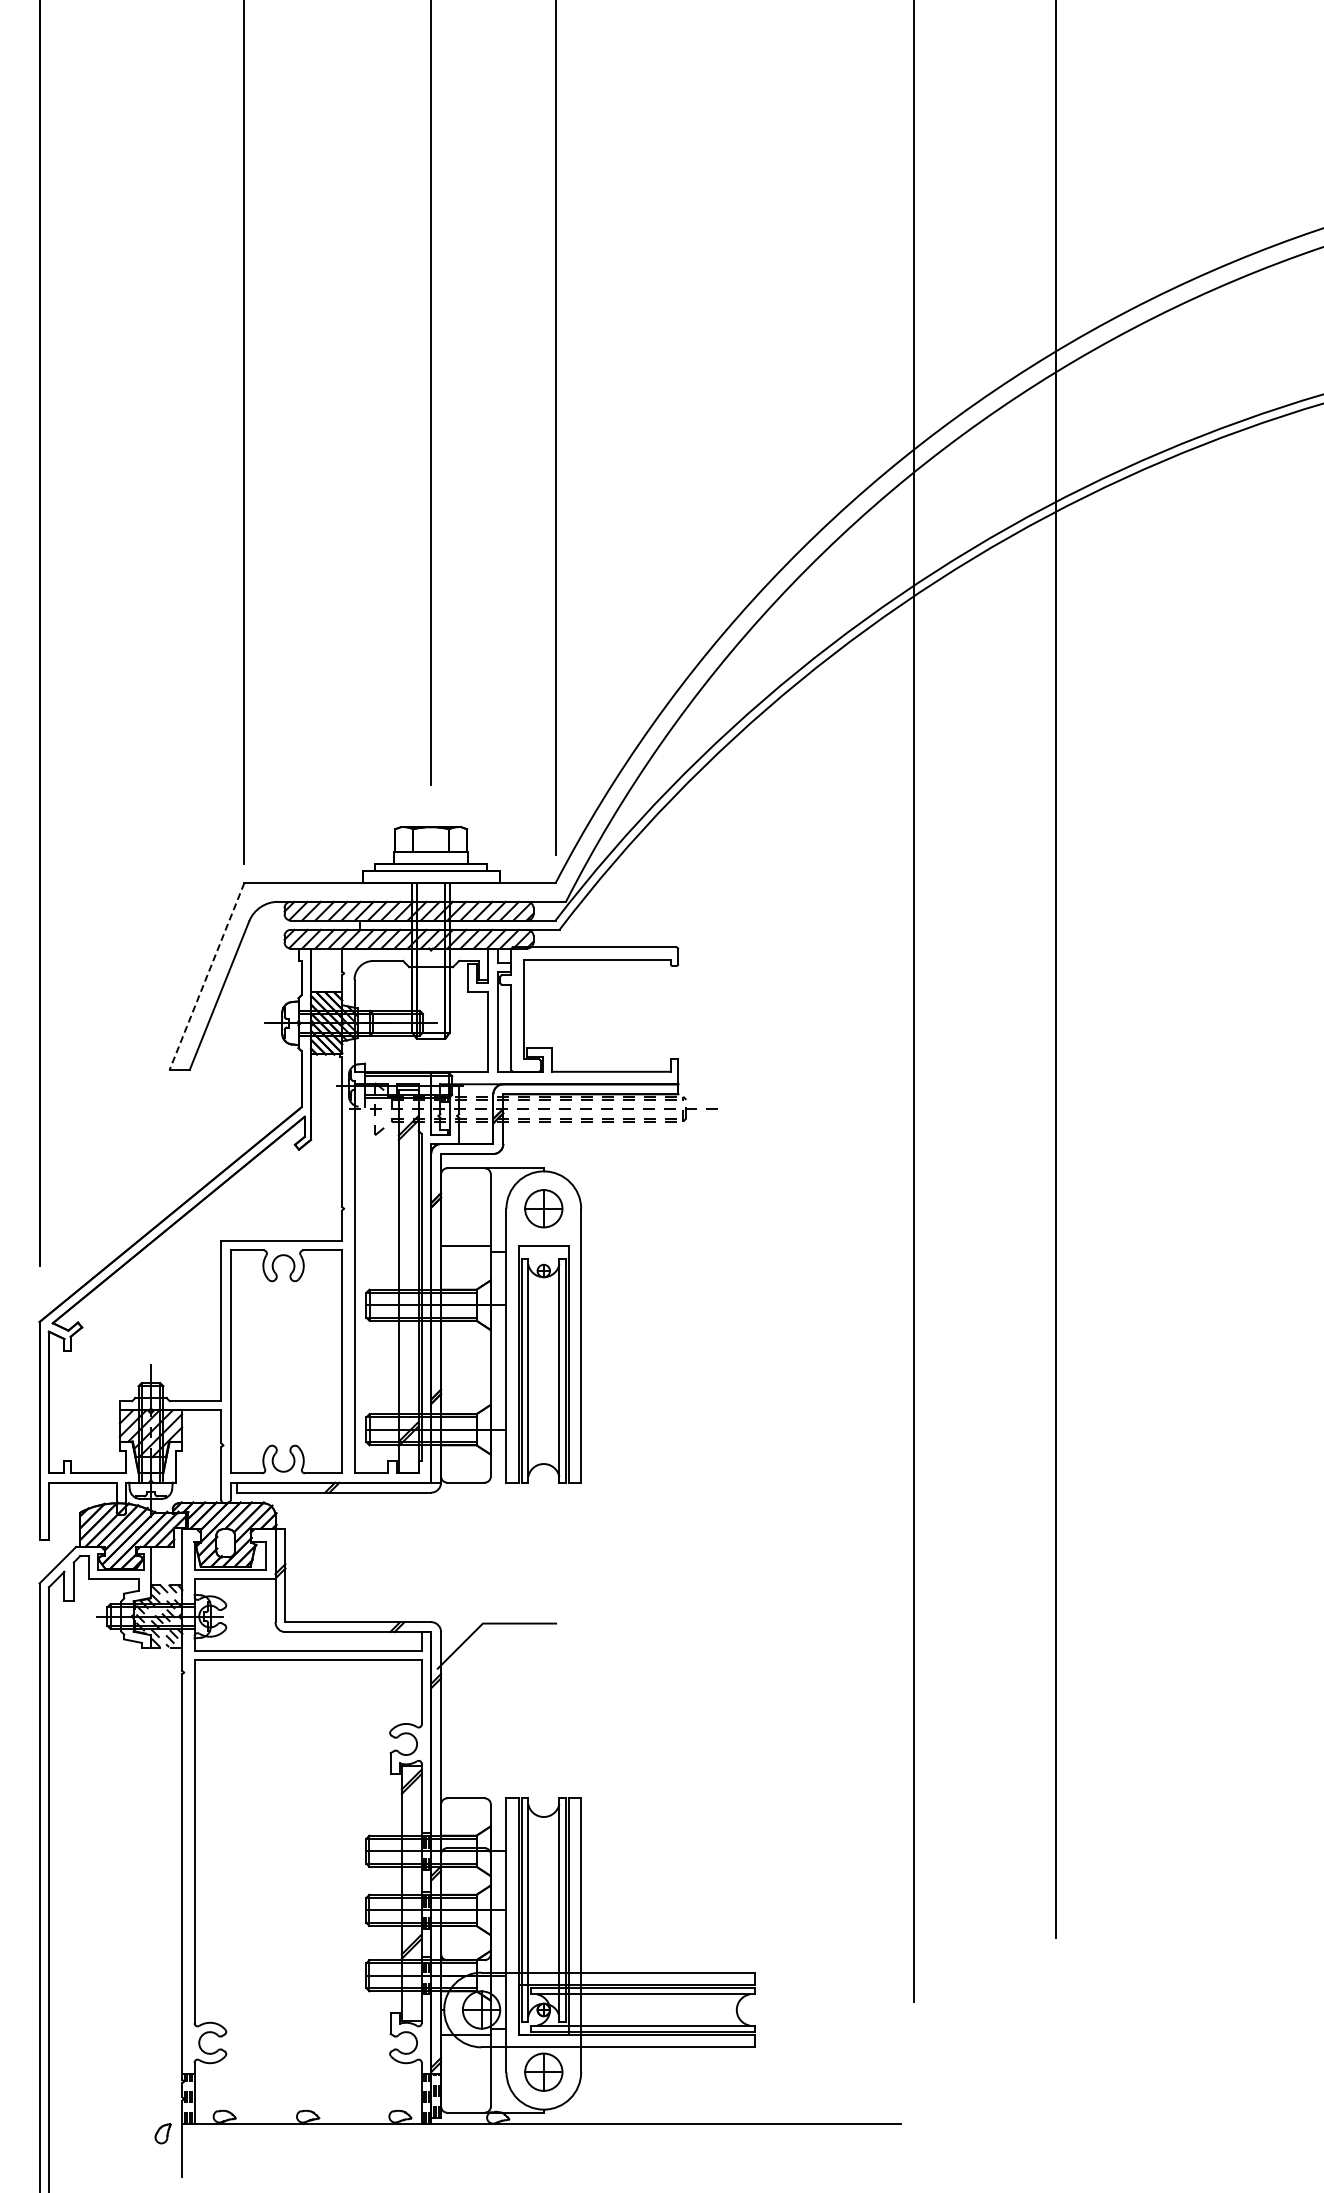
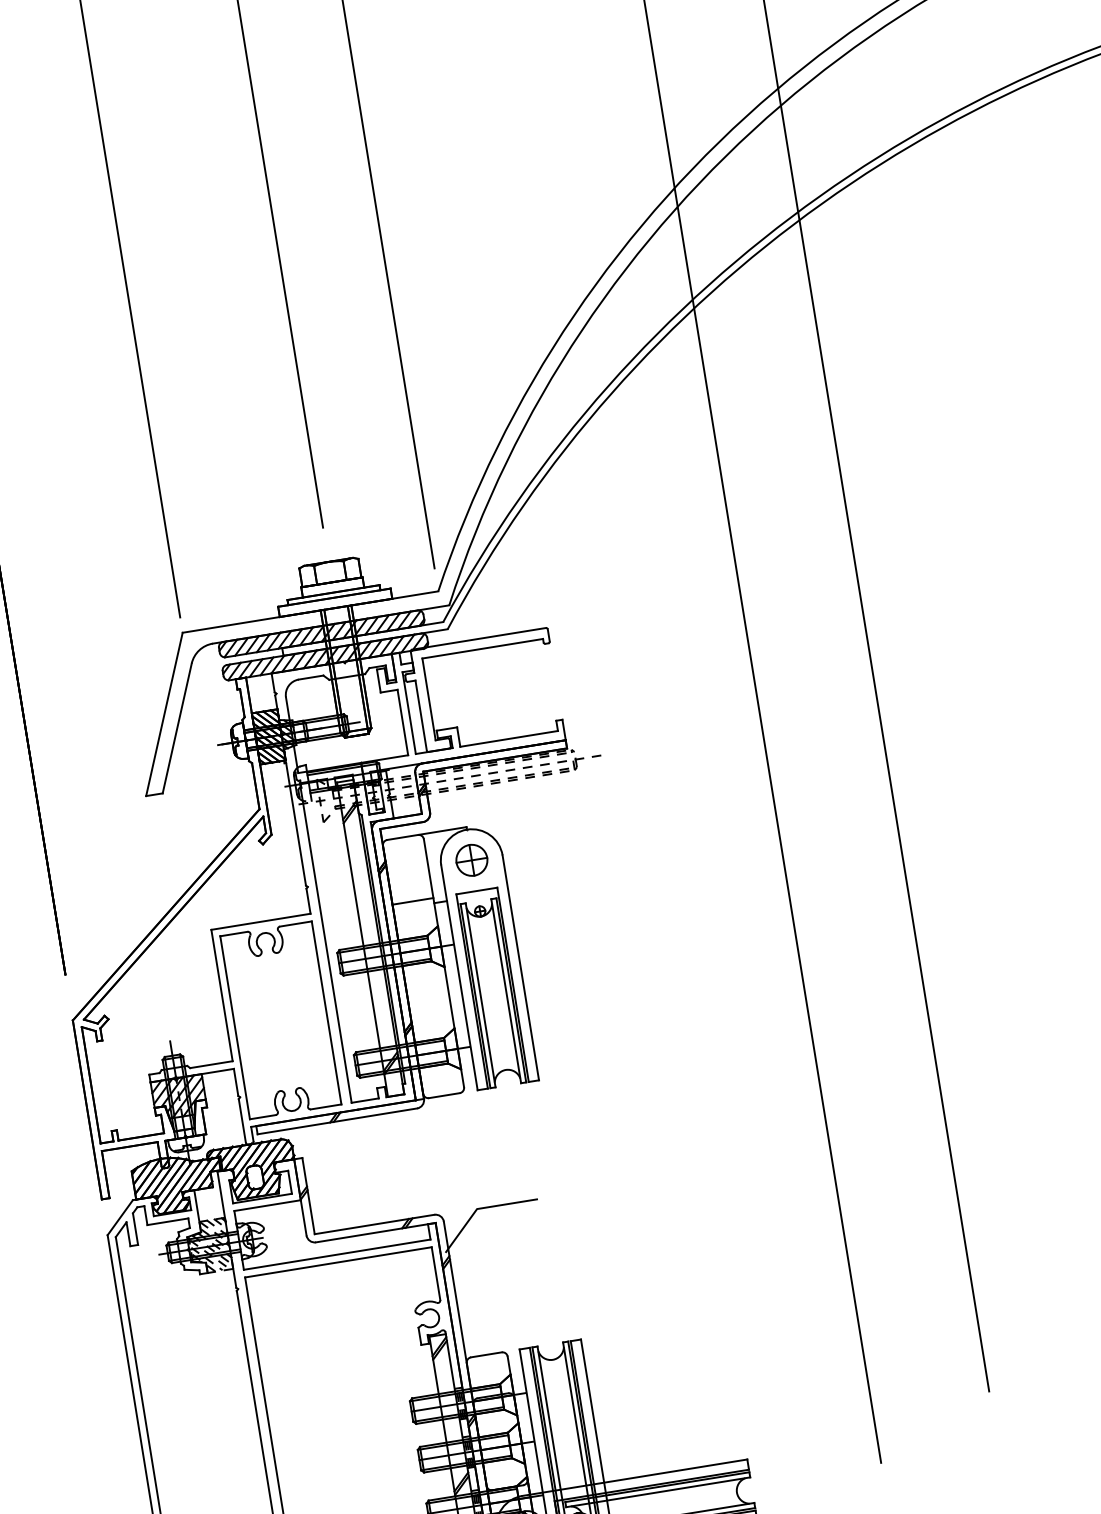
line: (207, 976) -> (164, 714), dashed -> solid

